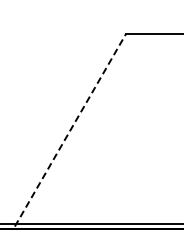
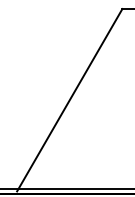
line: (70, 129) -> (69, 99), dashed -> solid

